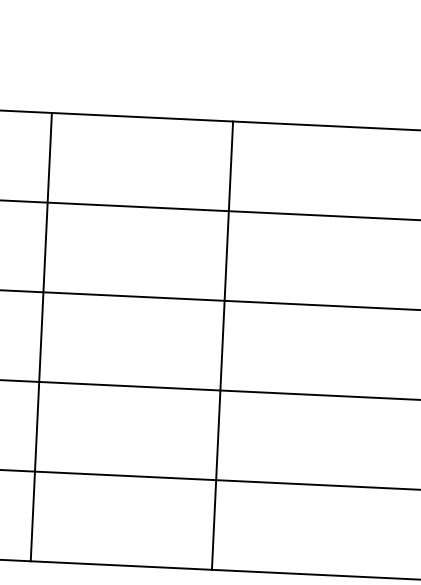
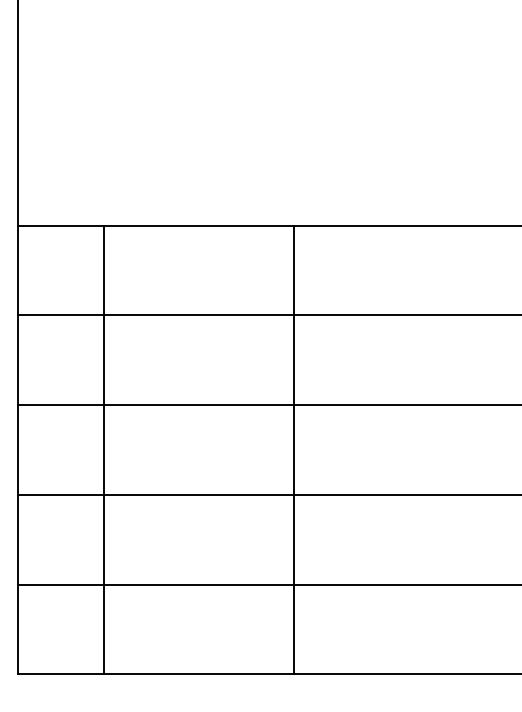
line: (41, 336) -> (104, 449), moved
line: (222, 345) -> (293, 449), moved

